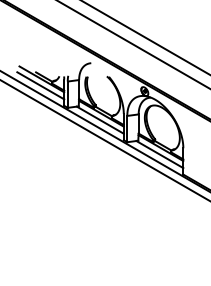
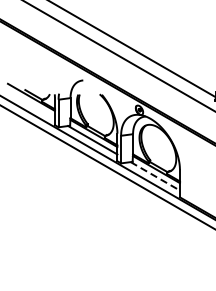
line: (40, 85) -> (30, 103), removed
line: (160, 154) -> (155, 176), solid -> dashed

